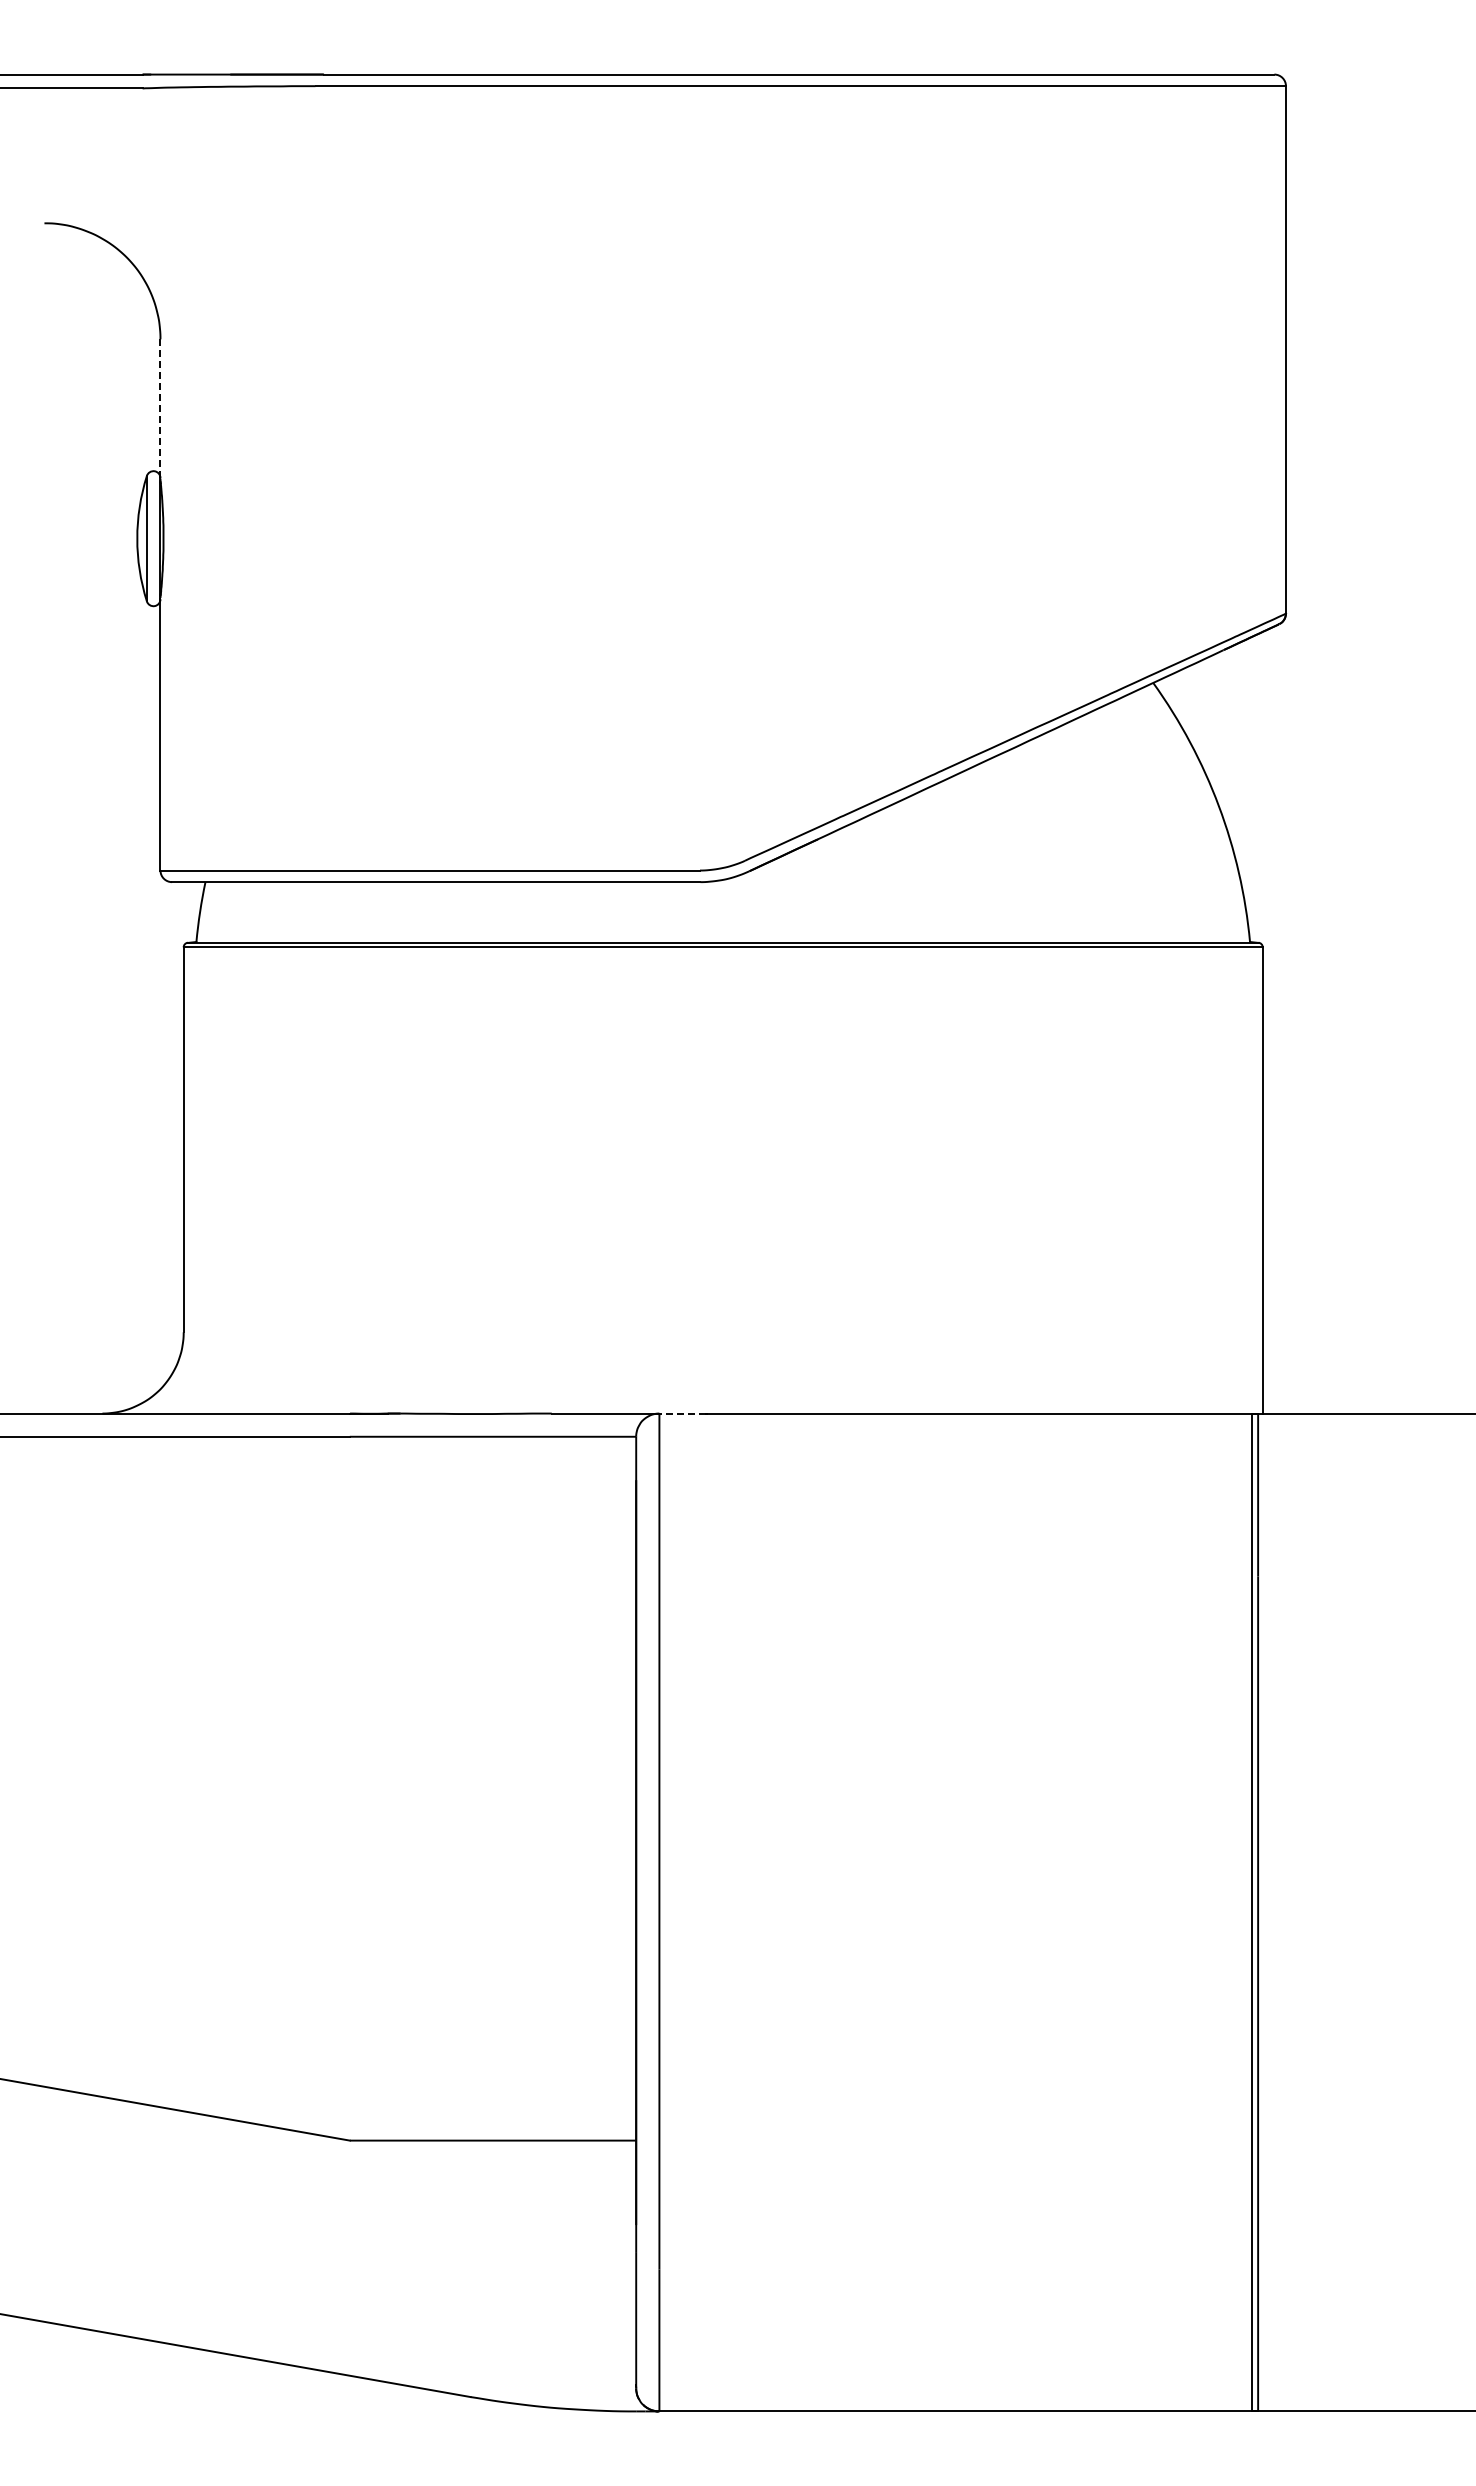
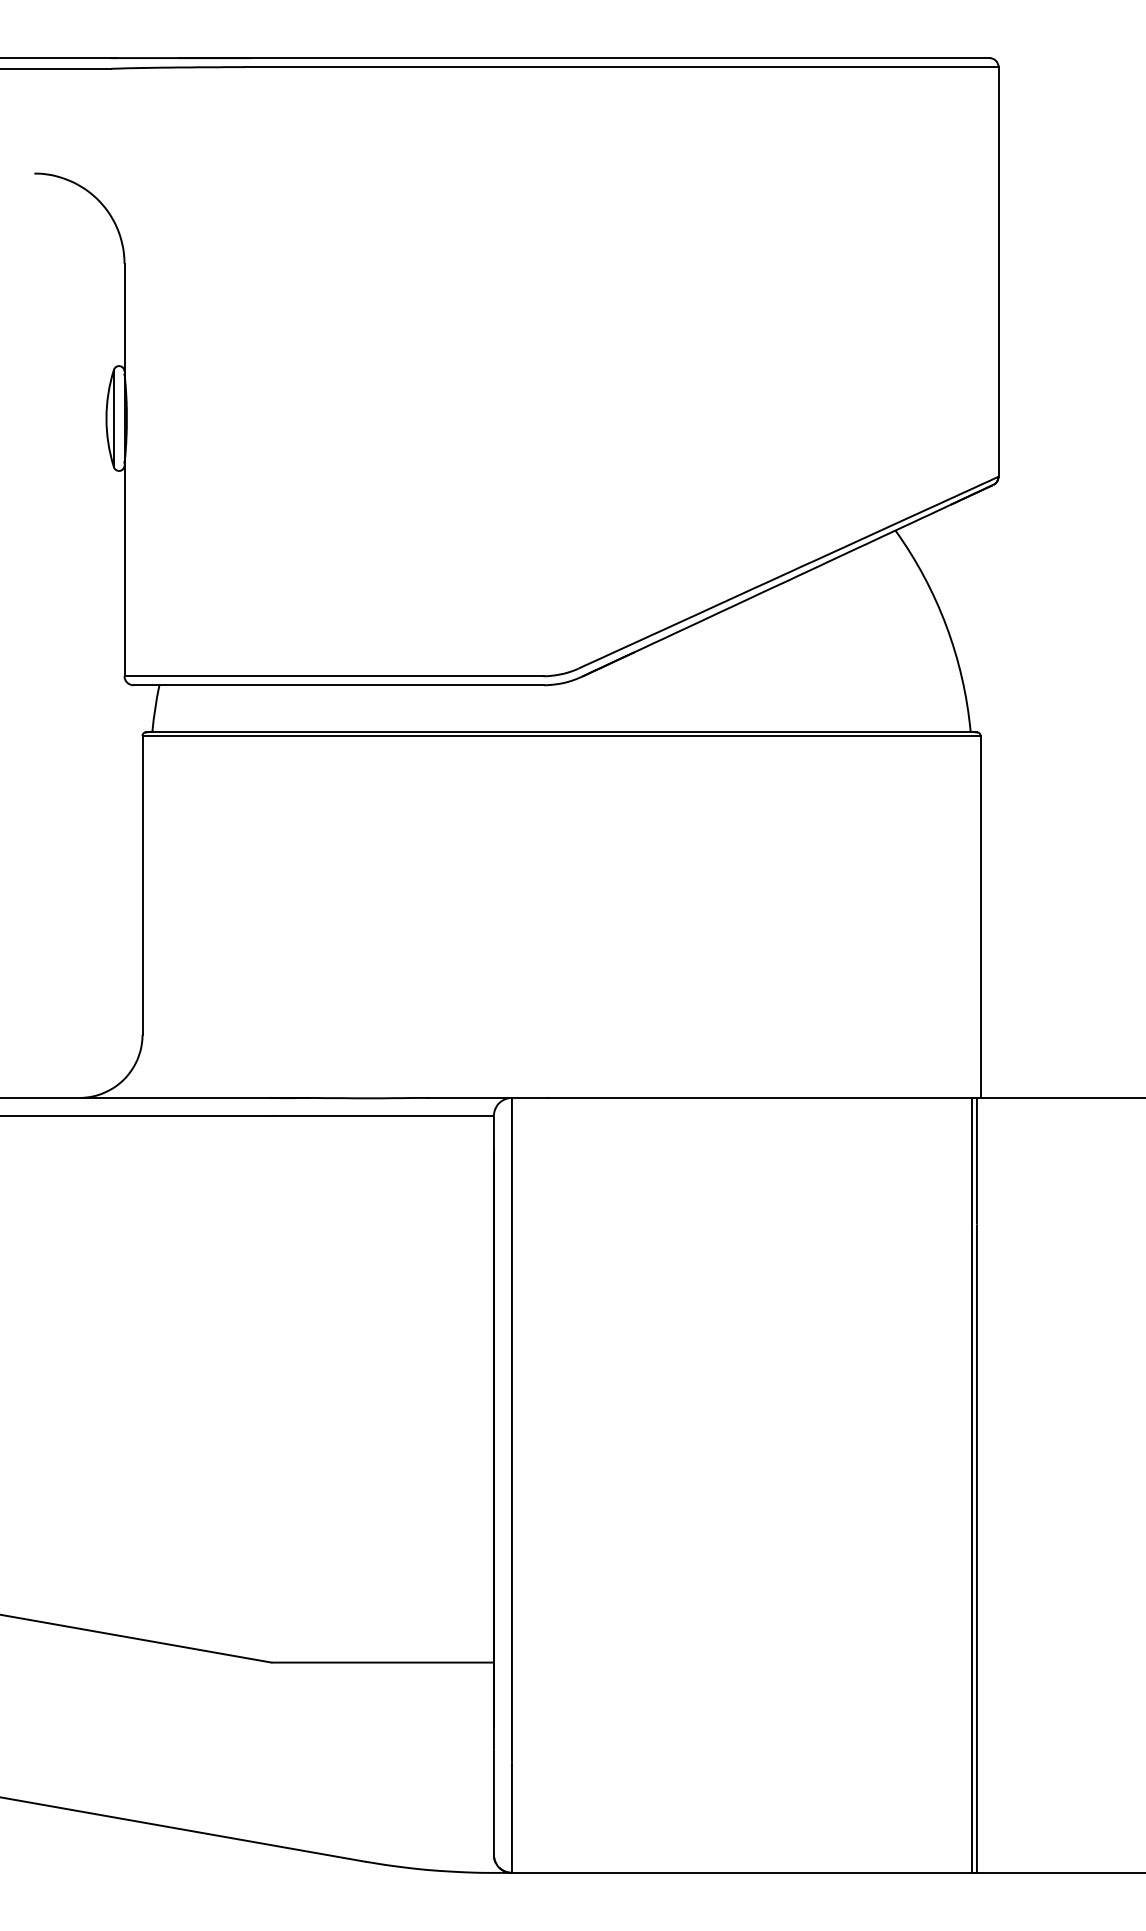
line: (160, 409) -> (124, 318), dashed -> solid
line: (682, 1413) -> (529, 1097), dashed -> solid

